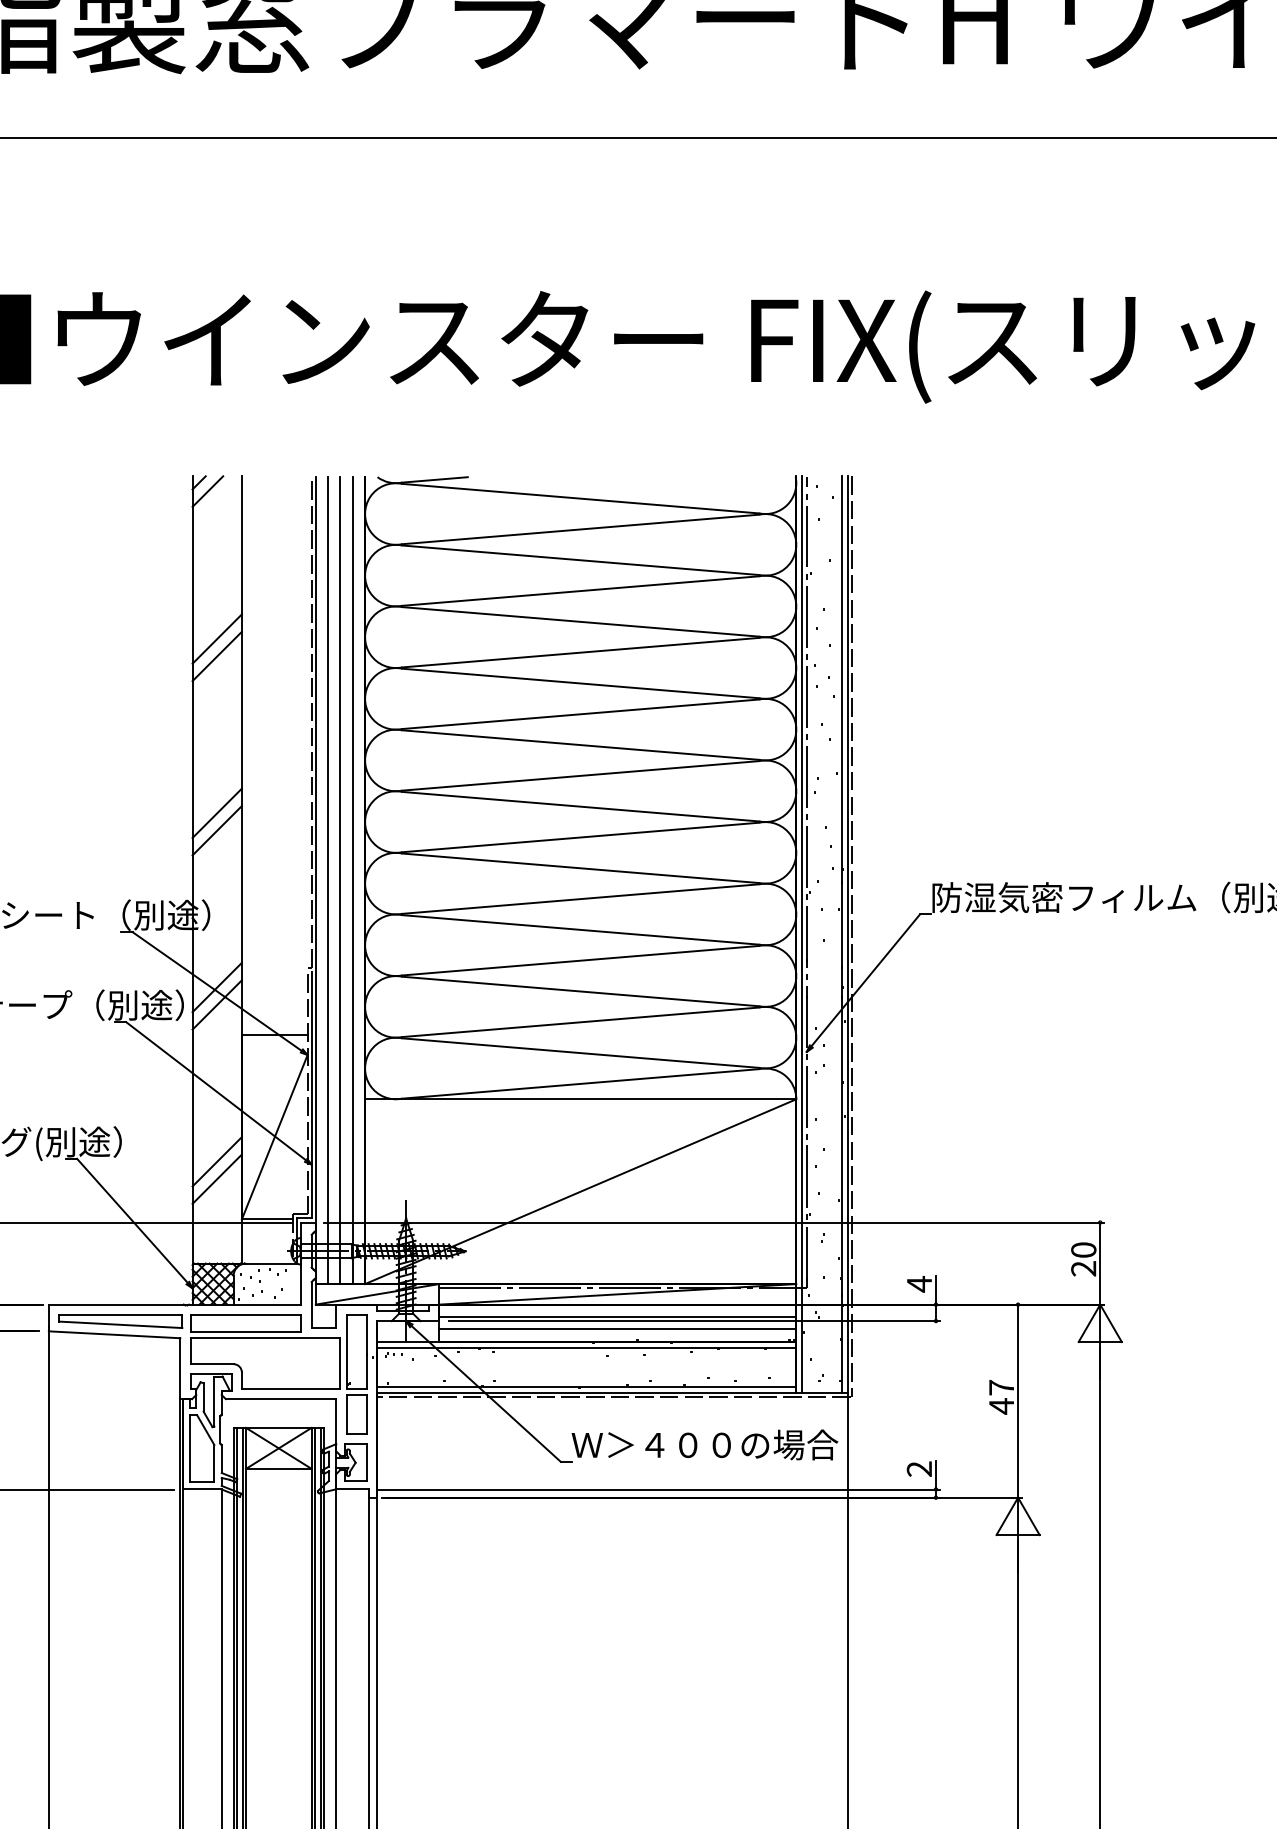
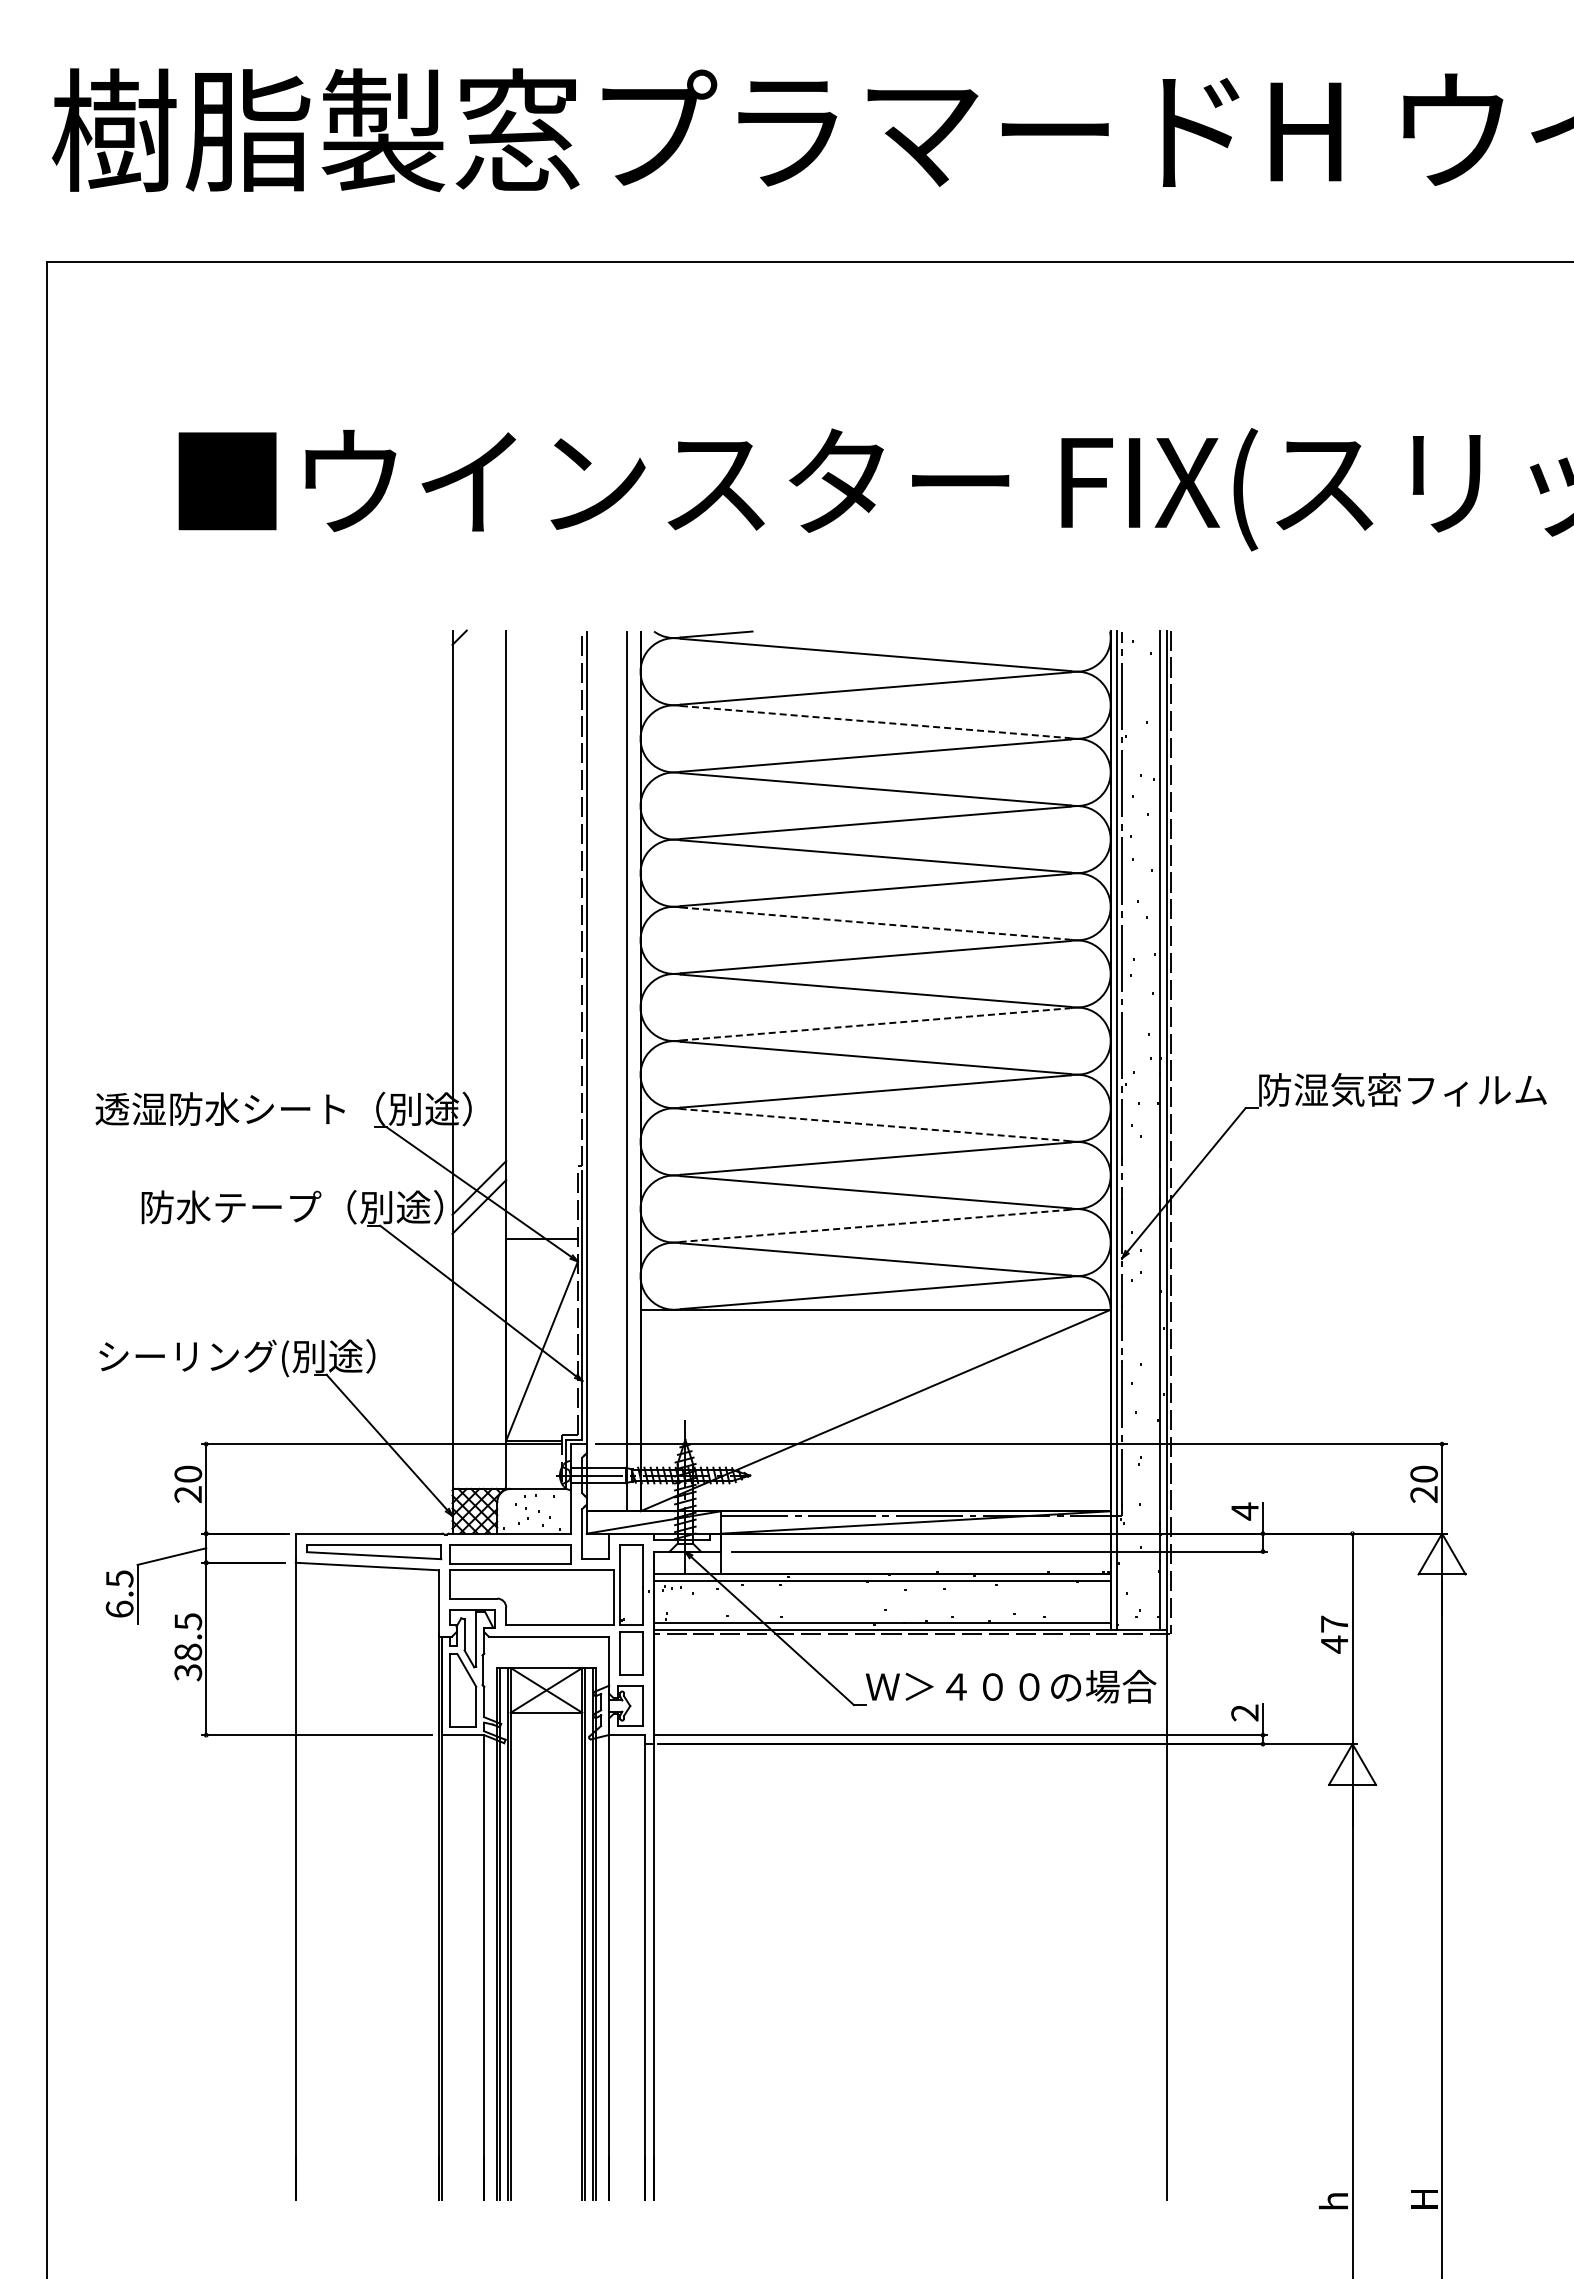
line: (207, 490) -> (468, 646), removed
line: (581, 560) -> (876, 722), solid -> dashed
line: (217, 638) -> (479, 807), removed
line: (217, 656) -> (479, 826), removed
line: (581, 744) -> (876, 923), solid -> dashed
line: (217, 812) -> (479, 997), removed
line: (217, 830) -> (479, 1016), removed
line: (581, 837) -> (876, 1024), solid -> dashed
line: (328, 880) -> (600, 1071), removed
line: (340, 880) -> (613, 1071), removed
line: (580, 930) -> (875, 1125), solid -> dashed
line: (580, 1021) -> (875, 1225), solid -> dashed
line: (217, 1161) -> (479, 1377), removed
line: (217, 1178) -> (479, 1396), removed
line: (617, 1317) -> (915, 1547), removed
line: (617, 1329) -> (915, 1560), removed

